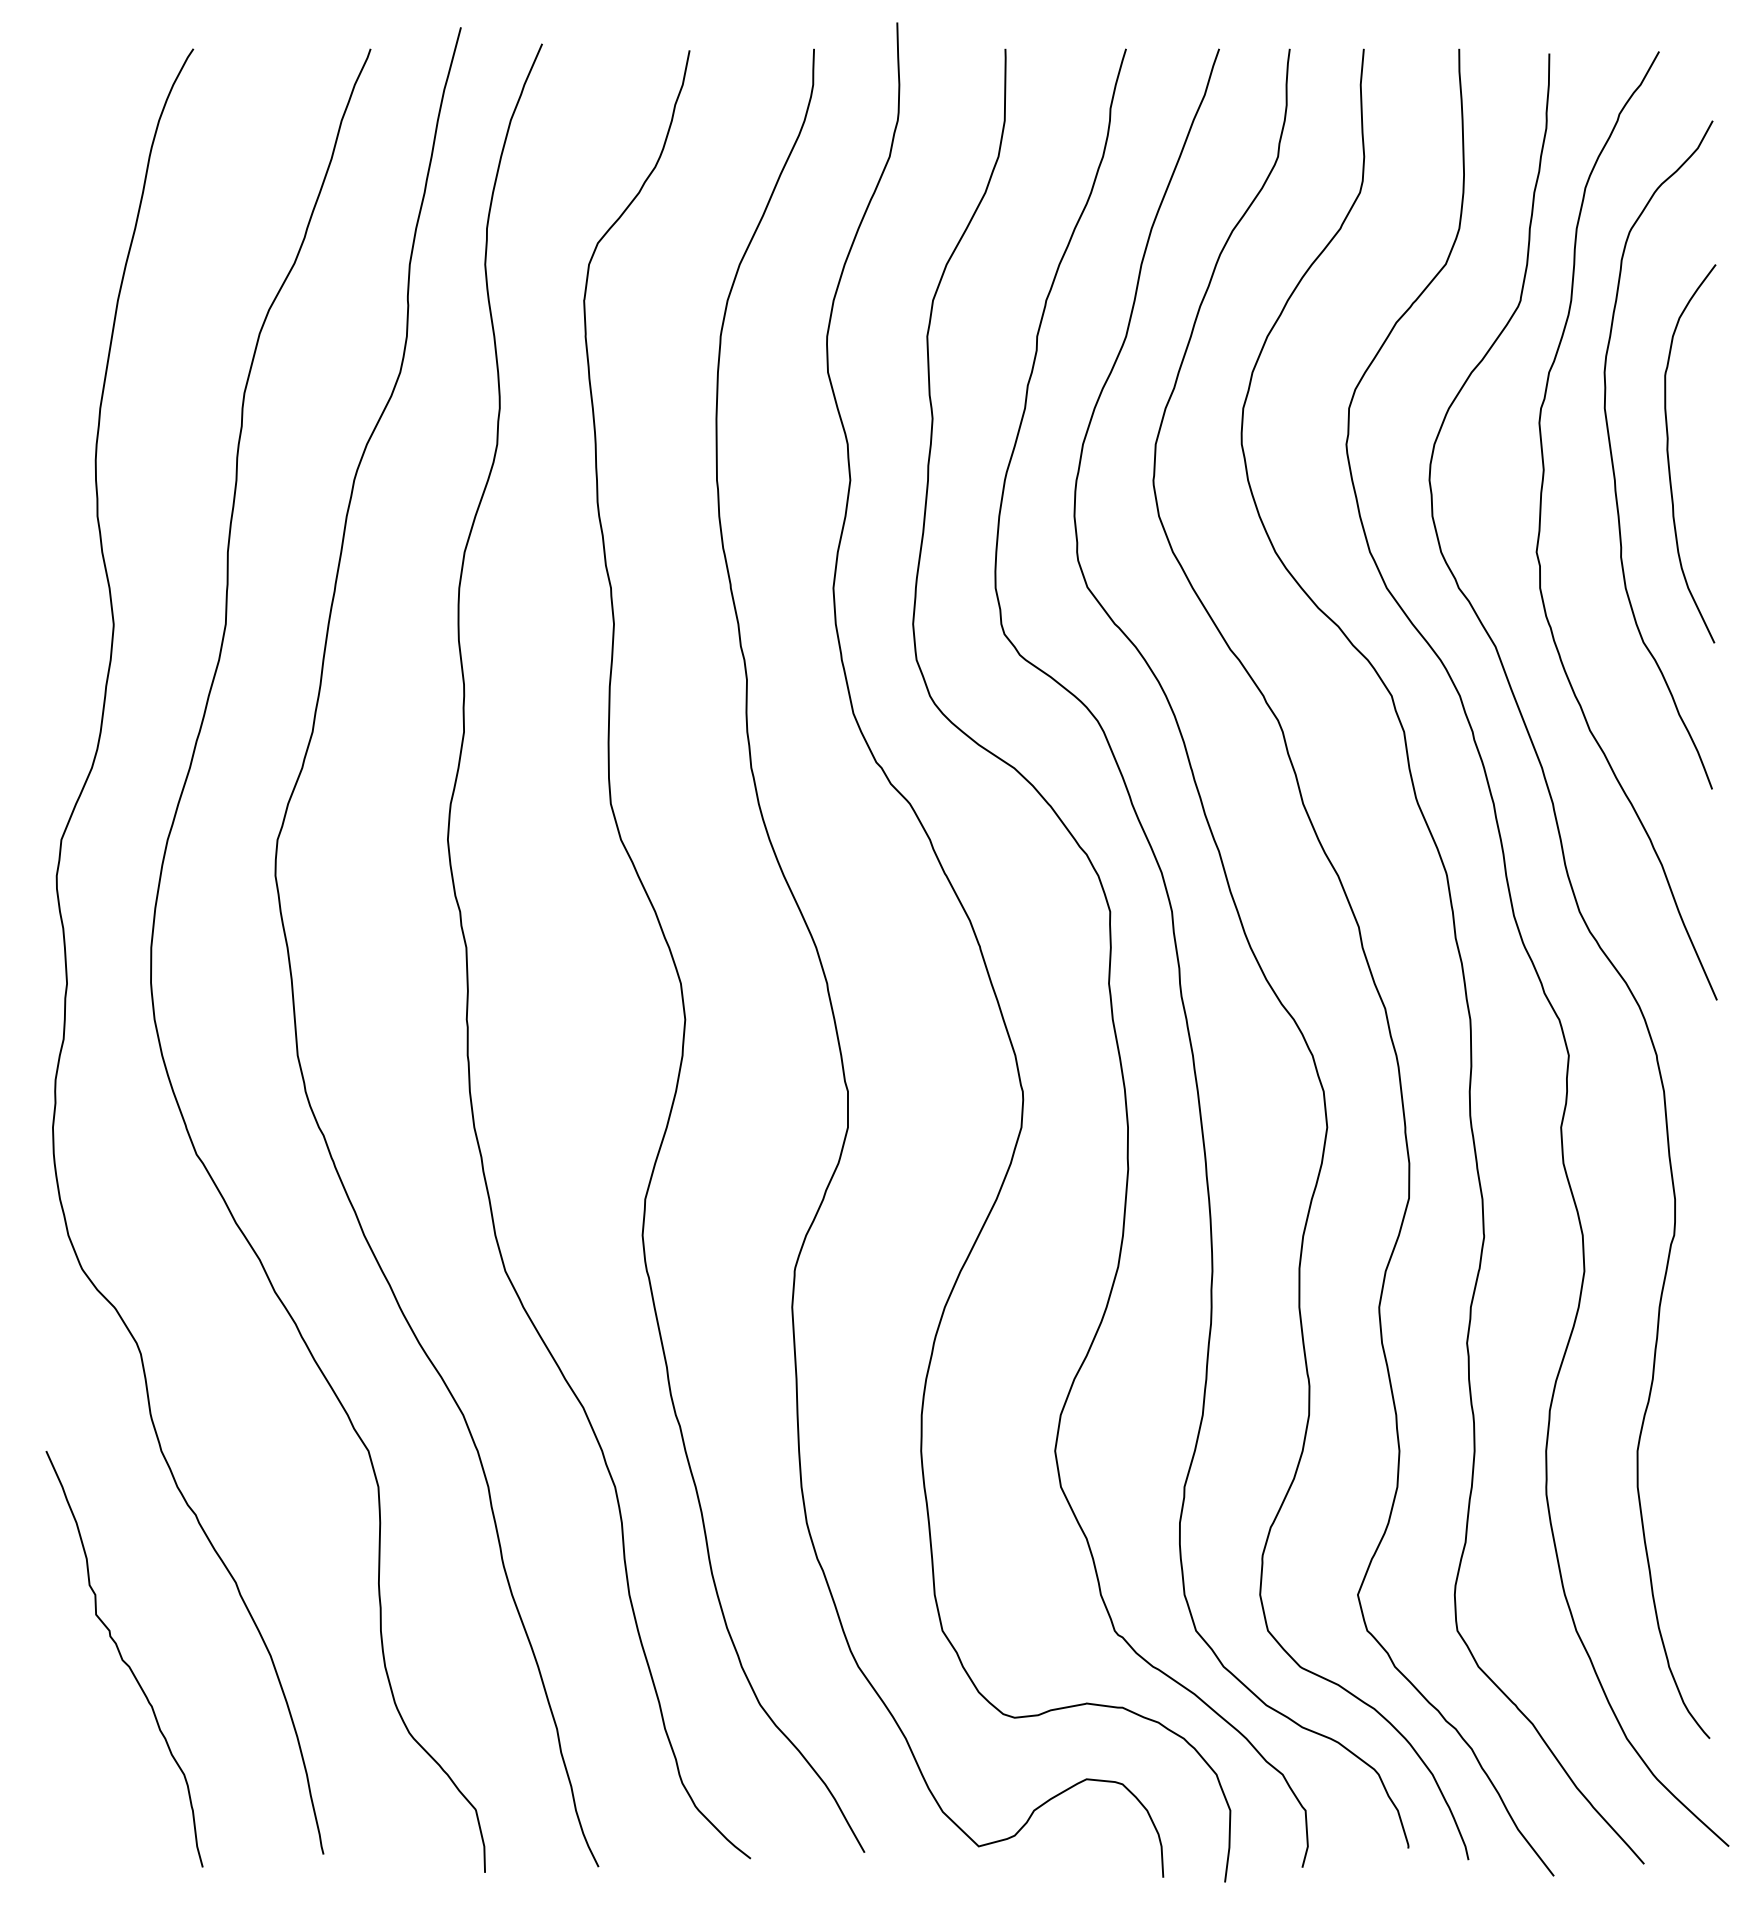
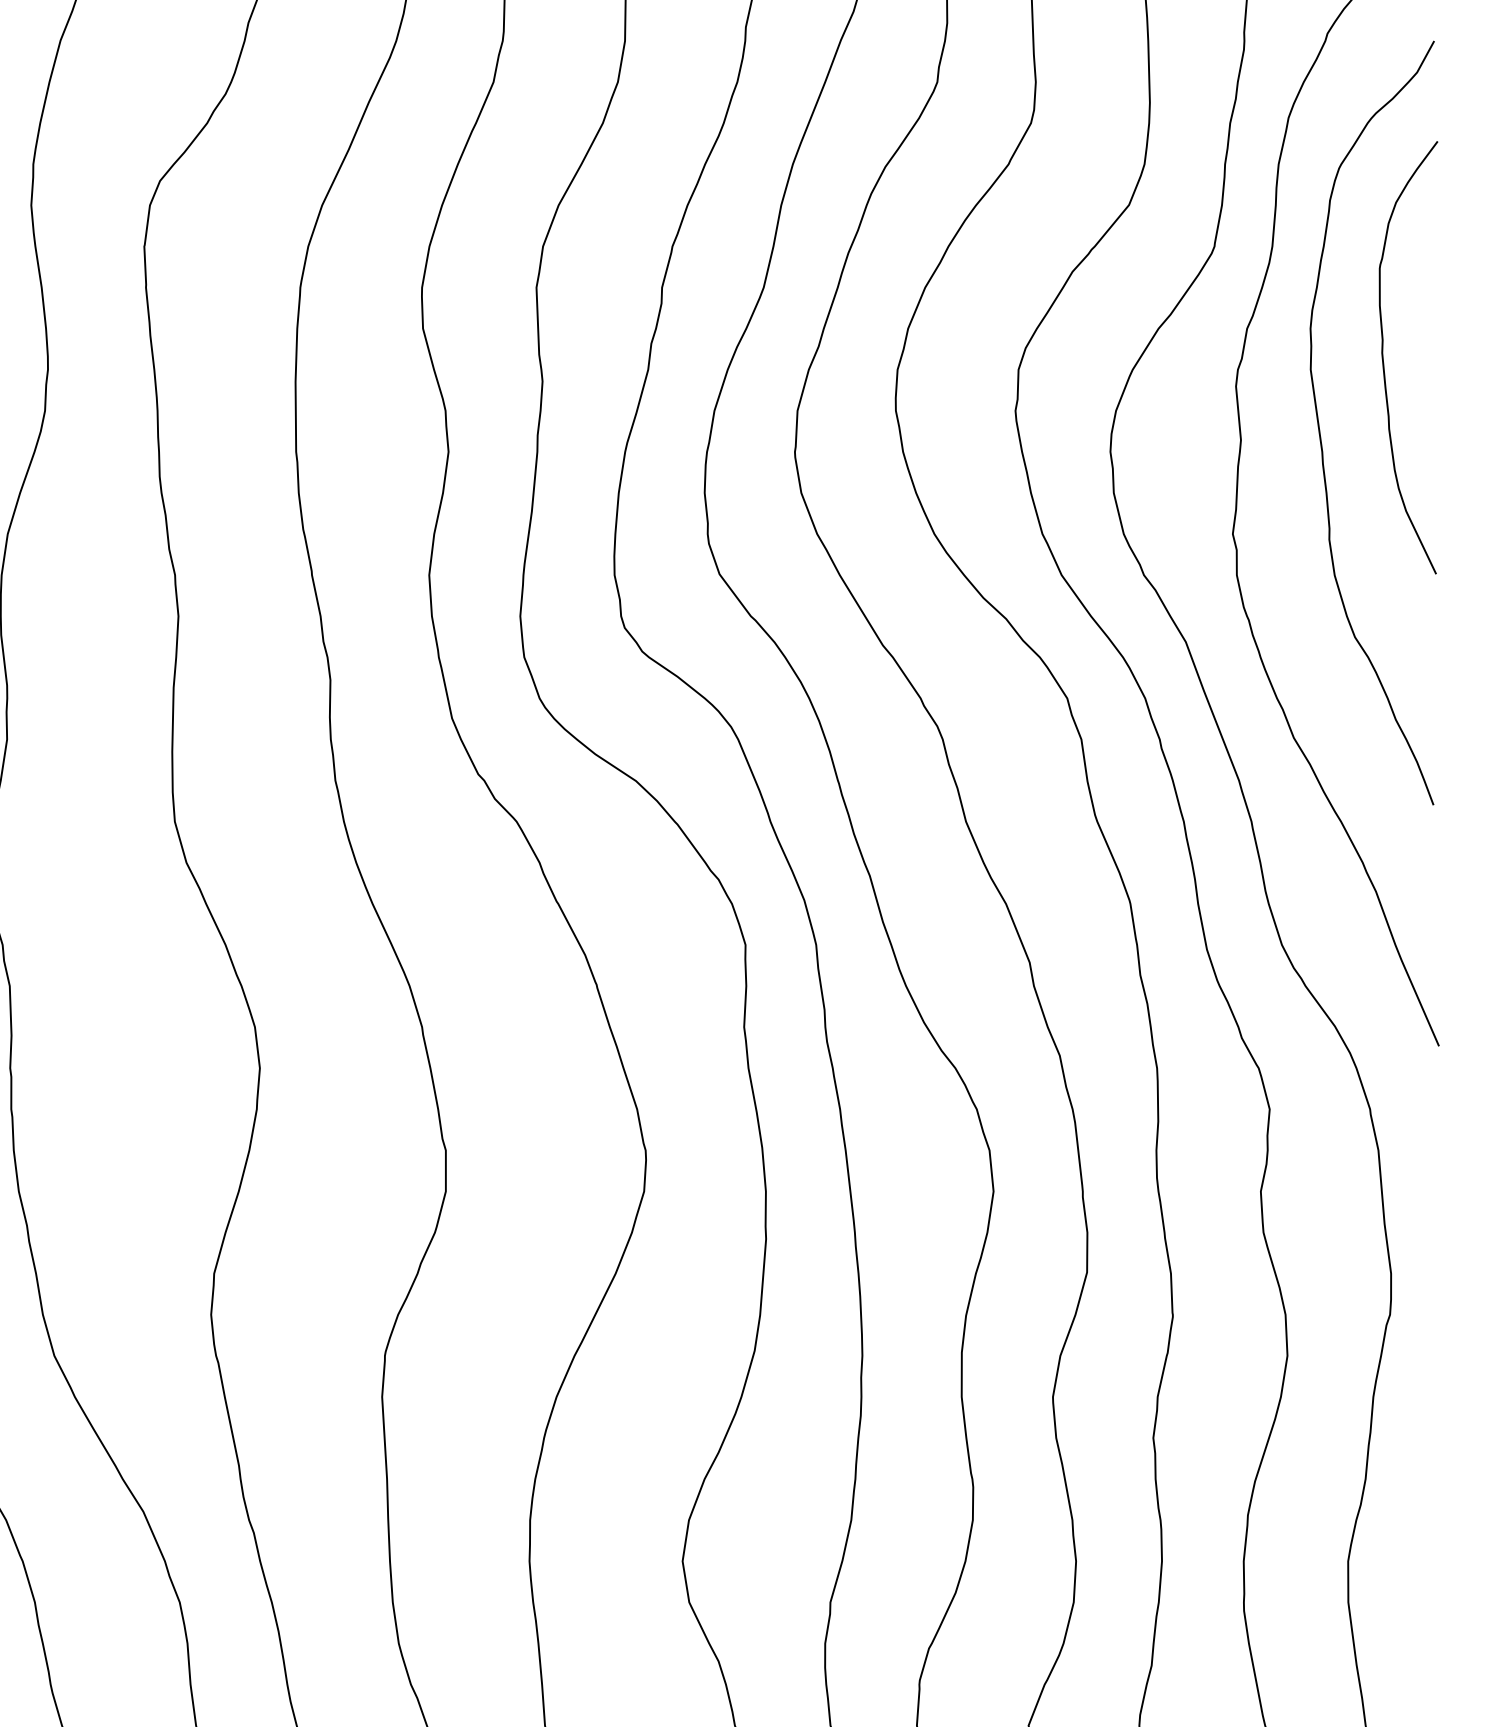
curve: (1669, 458) -> (1384, 363), moved

